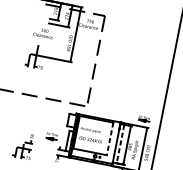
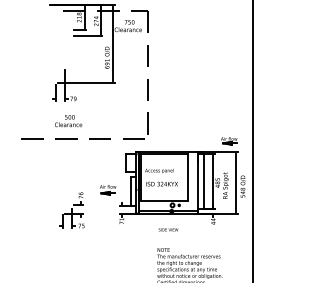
text: (43, 33) -> (68, 121), moved
line: (110, 138) -> (188, 177), dashed -> solid
line: (120, 144) -> (203, 182), dashed -> solid

